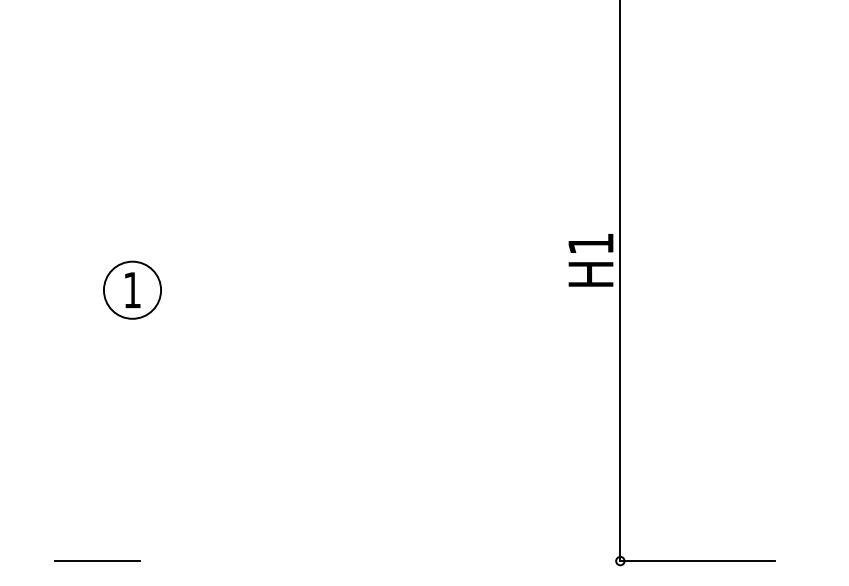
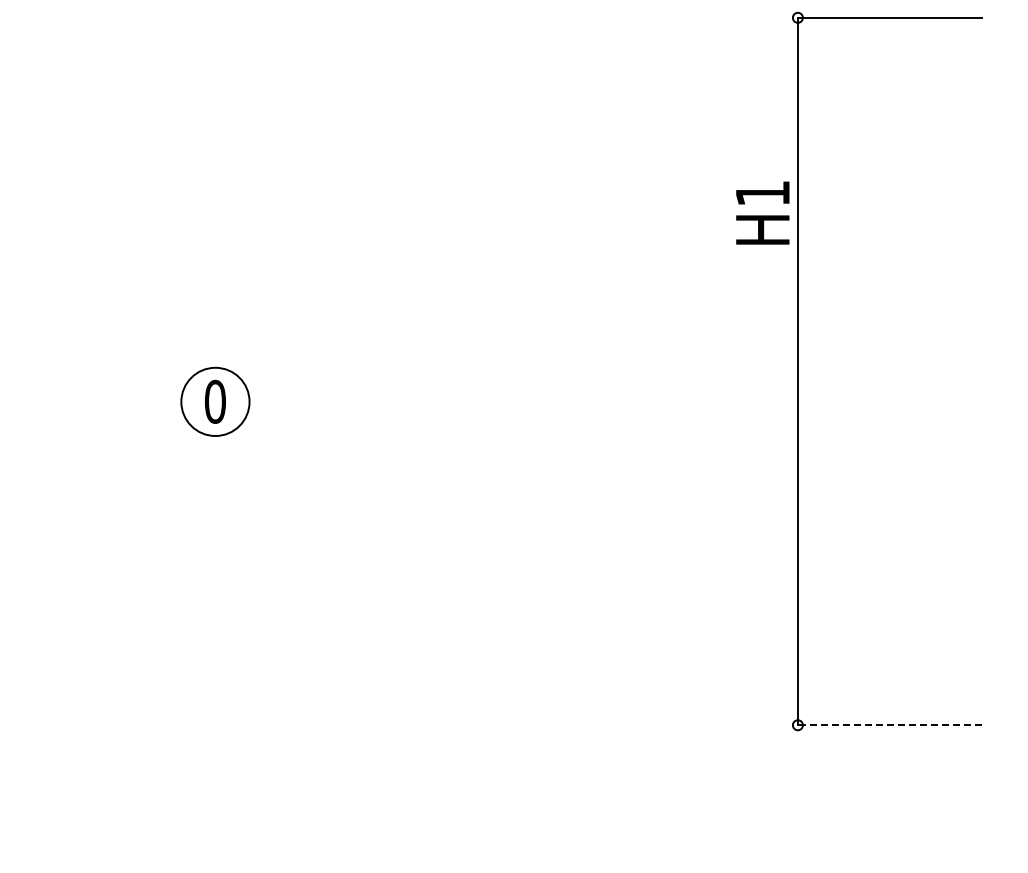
text: (590, 259) -> (762, 212), moved
text: (131, 289) -> (214, 401), 1 -> 0
line: (96, 561) -> (172, 725), removed
line: (697, 561) -> (889, 725), solid -> dashed

